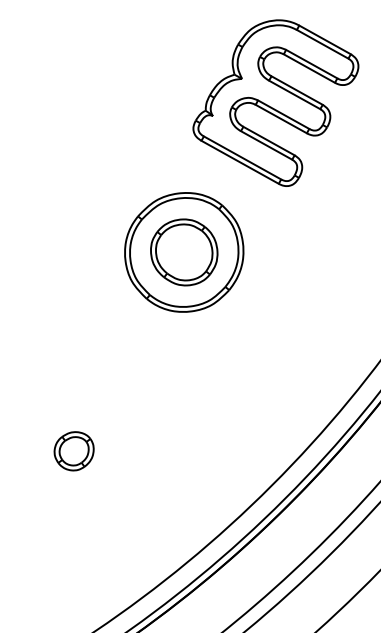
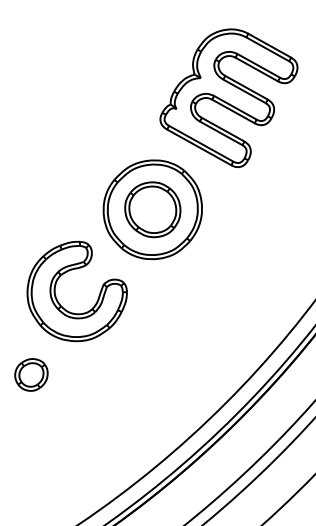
part: (275, 102) -> (228, 97), moved
part: (75, 368) -> (62, 306), added
part: (73, 451) -> (30, 375), moved

